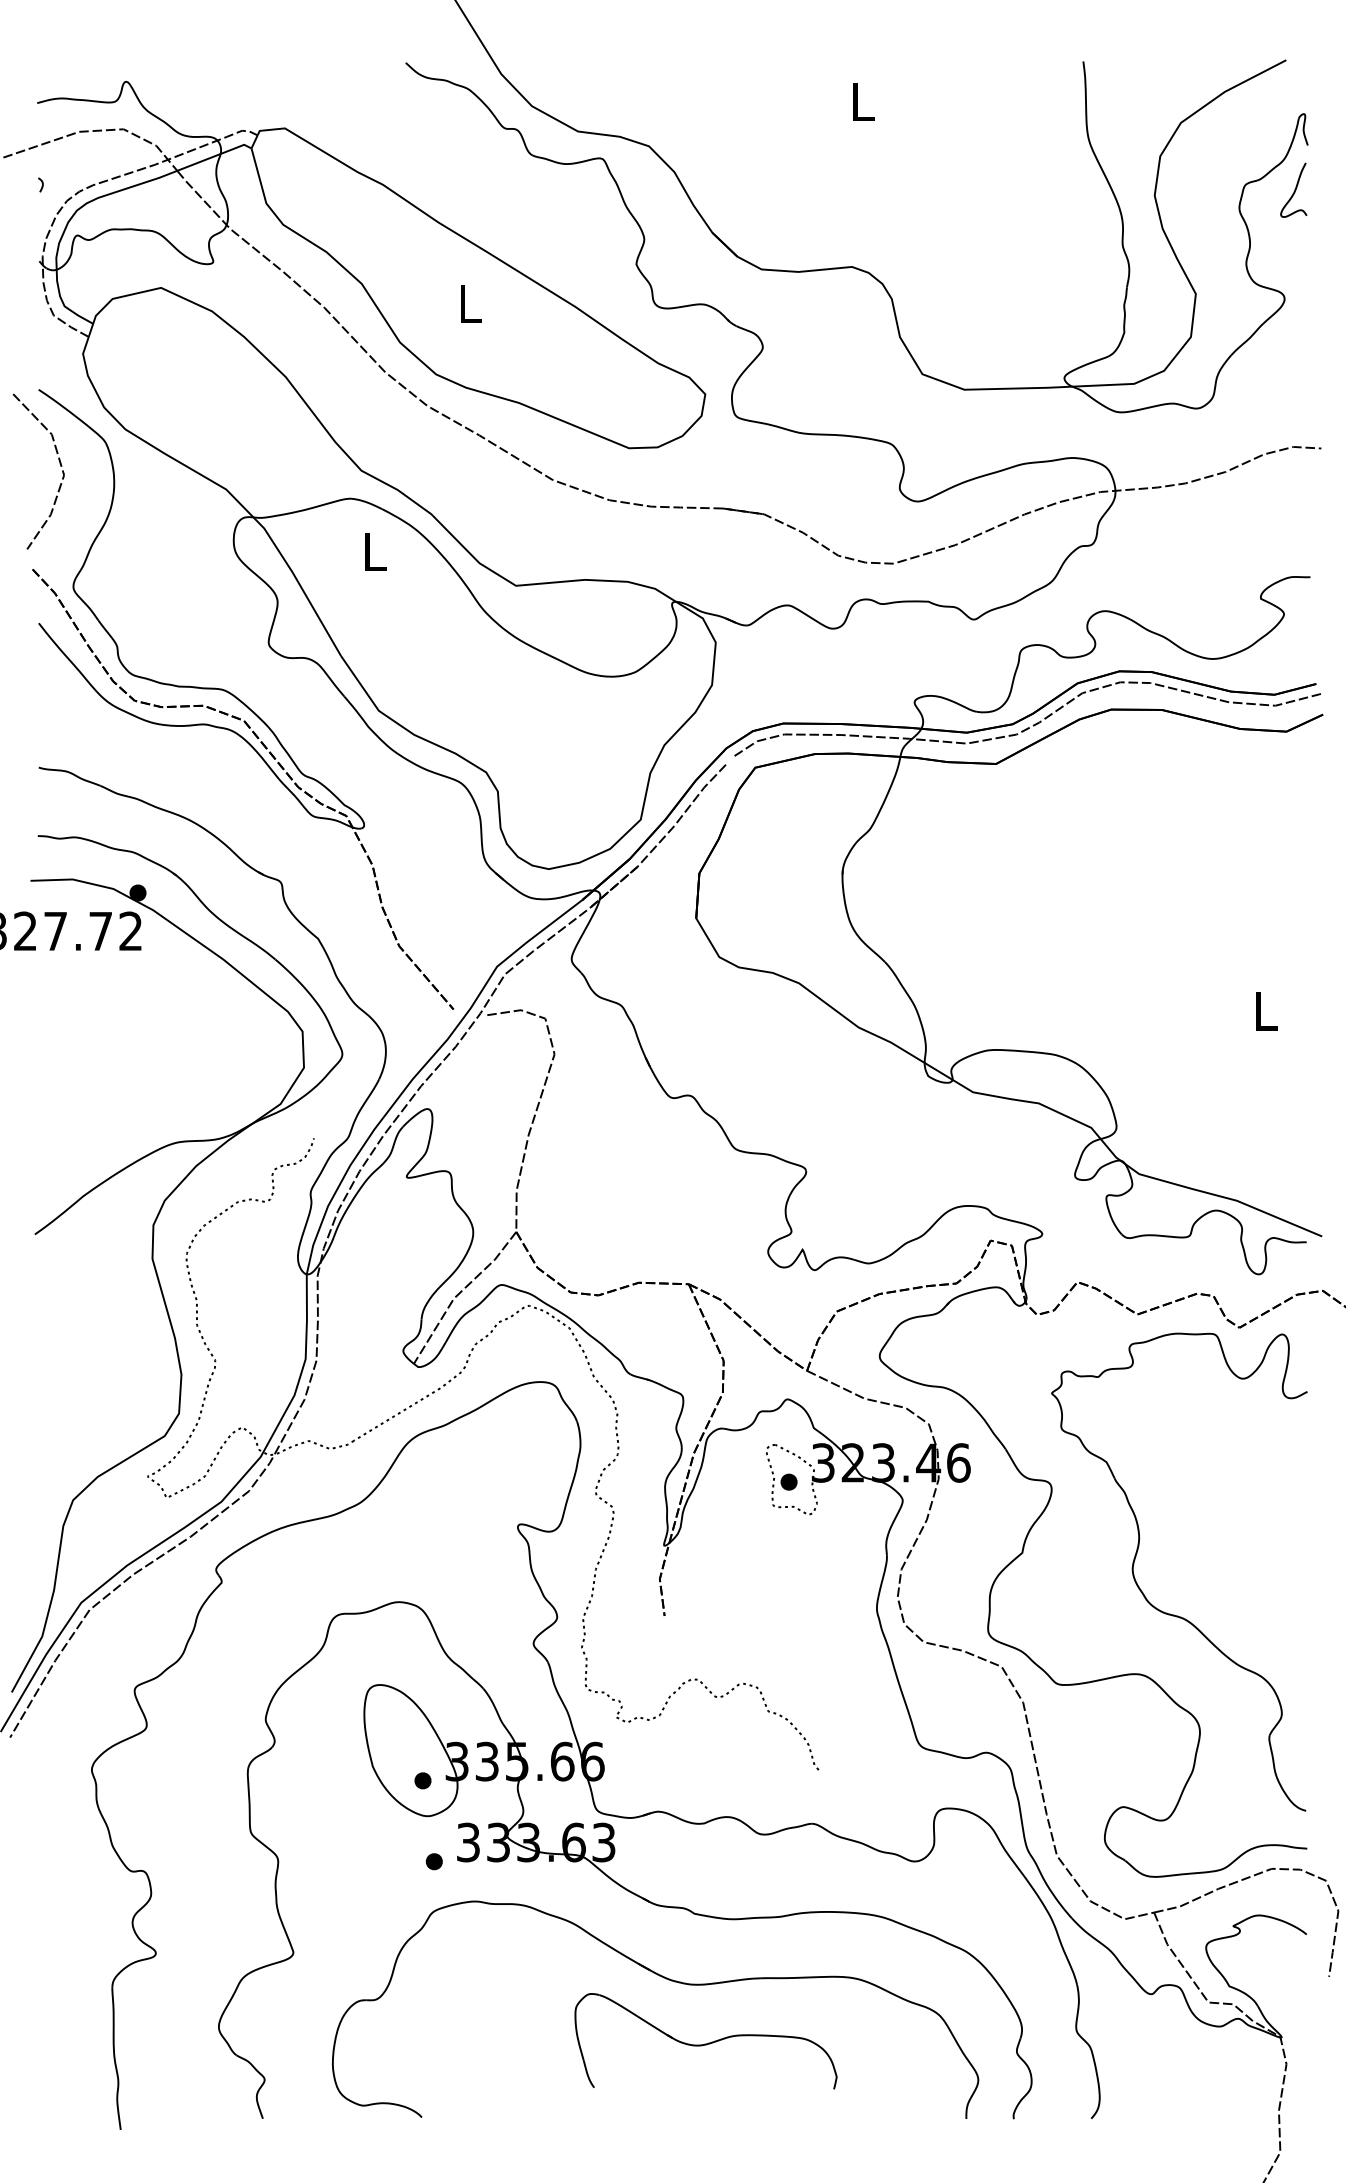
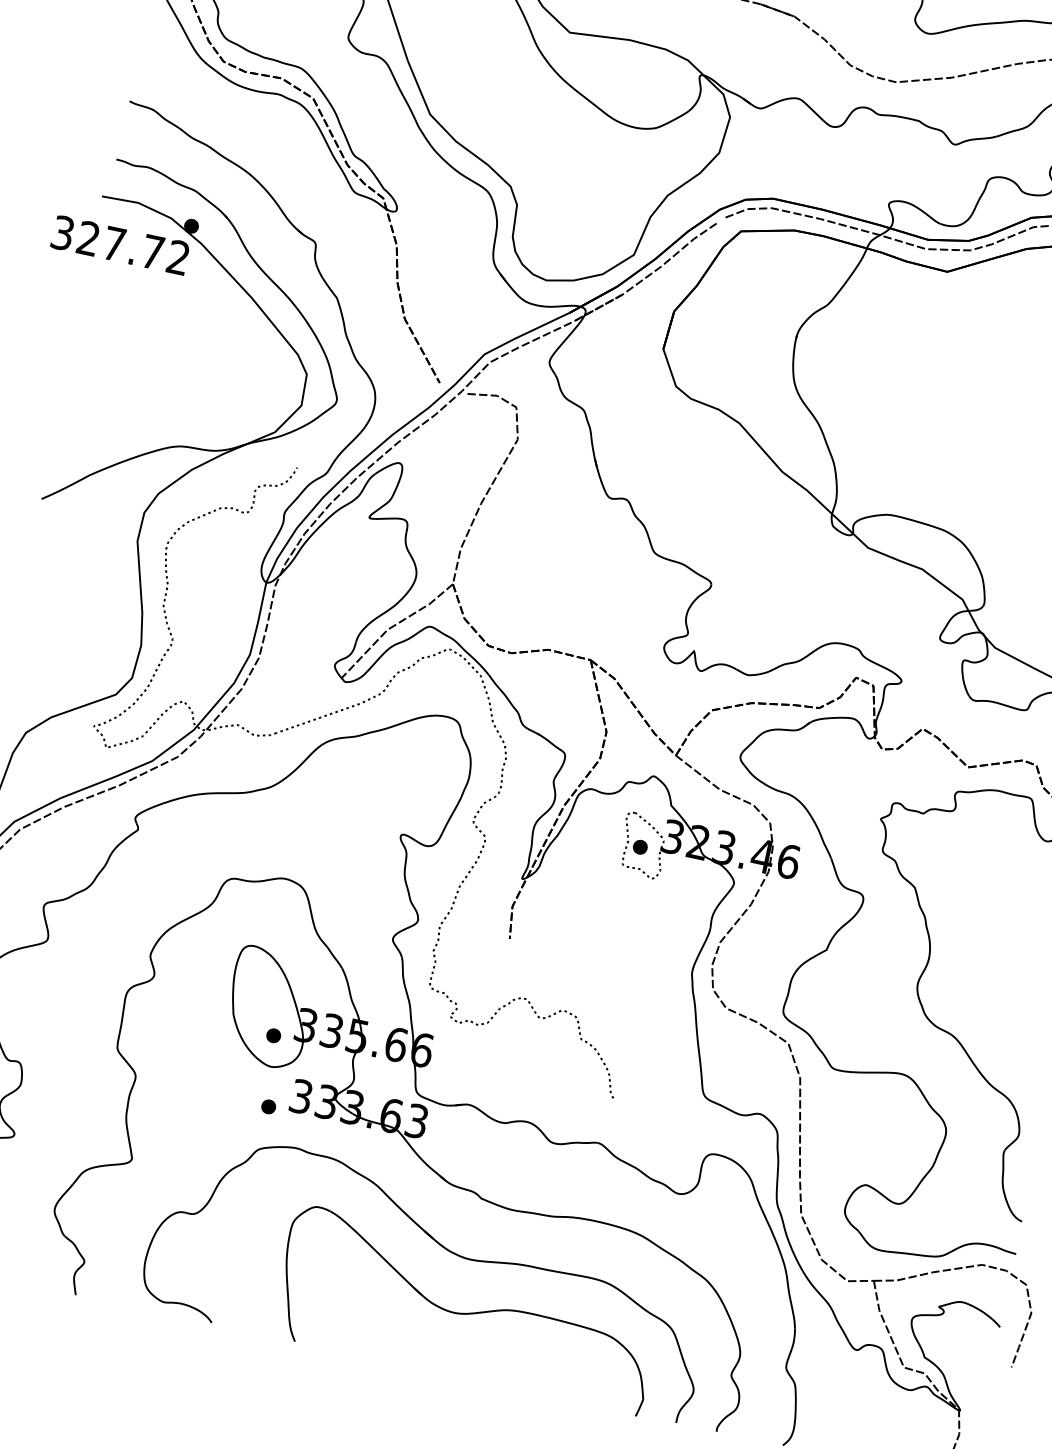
part: (705, 2041) -> (467, 1309), size x1.67

